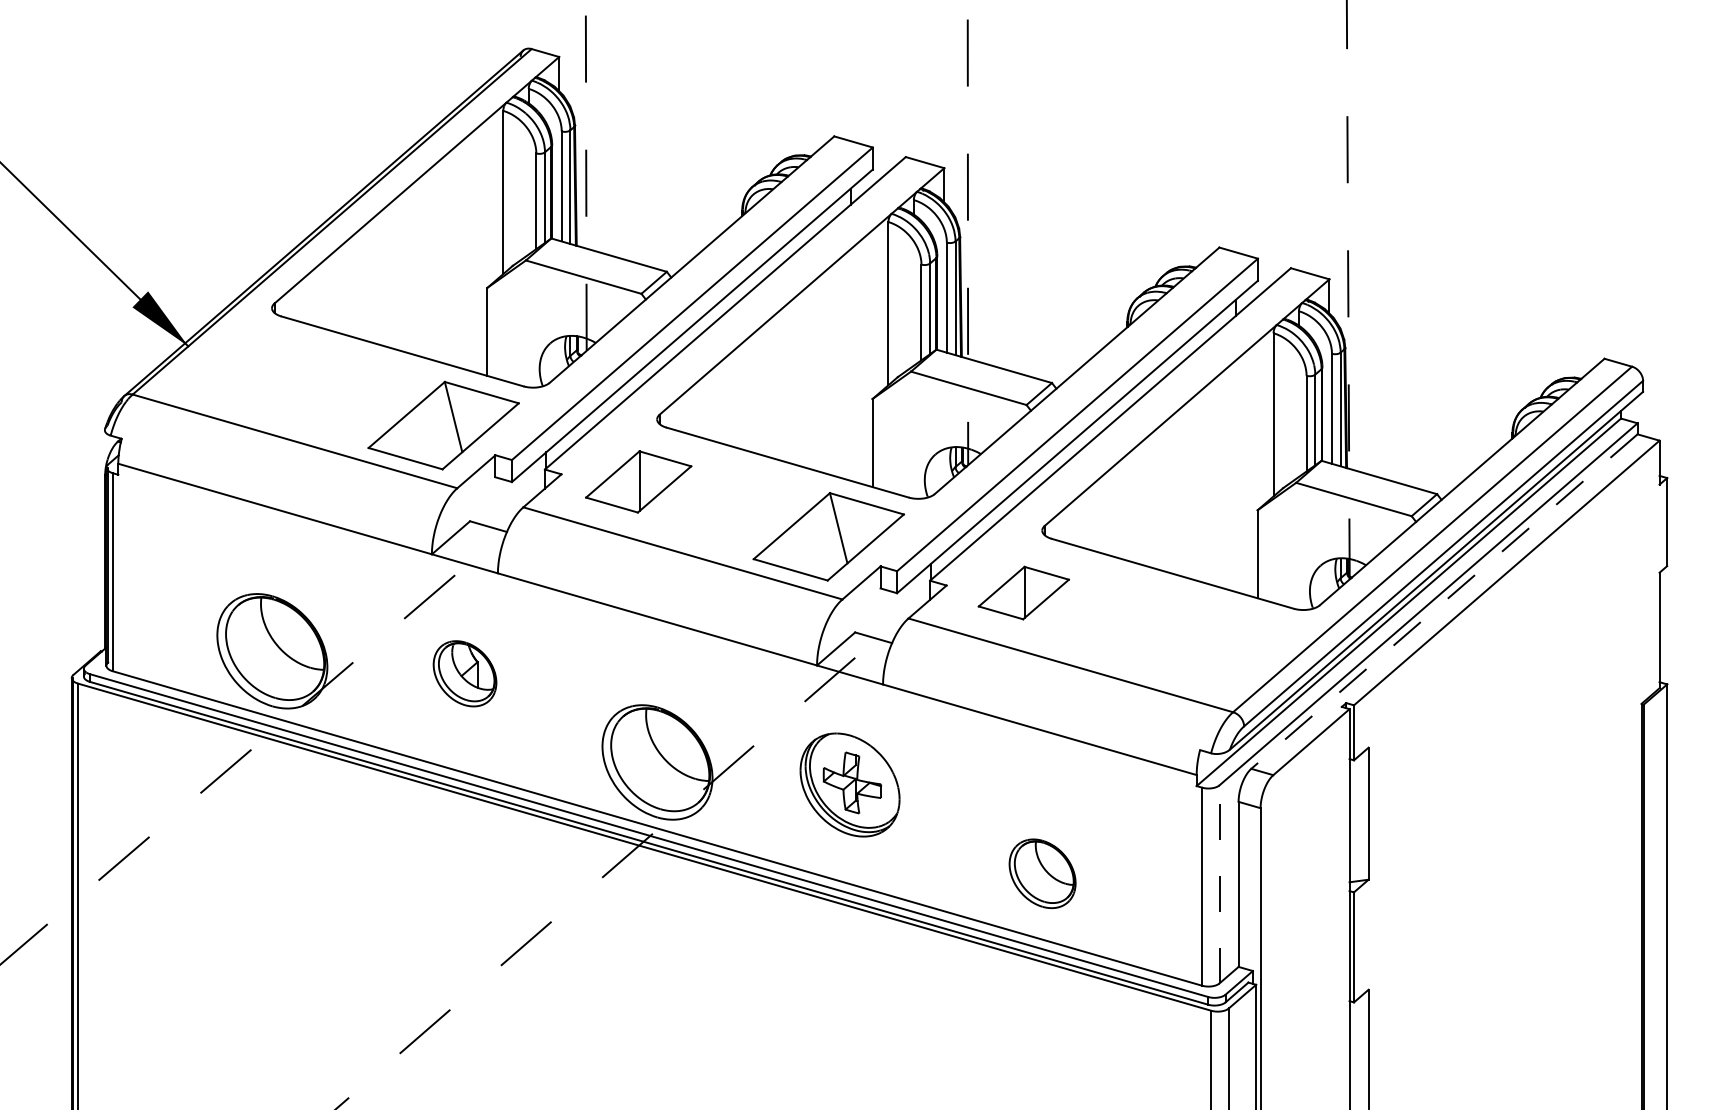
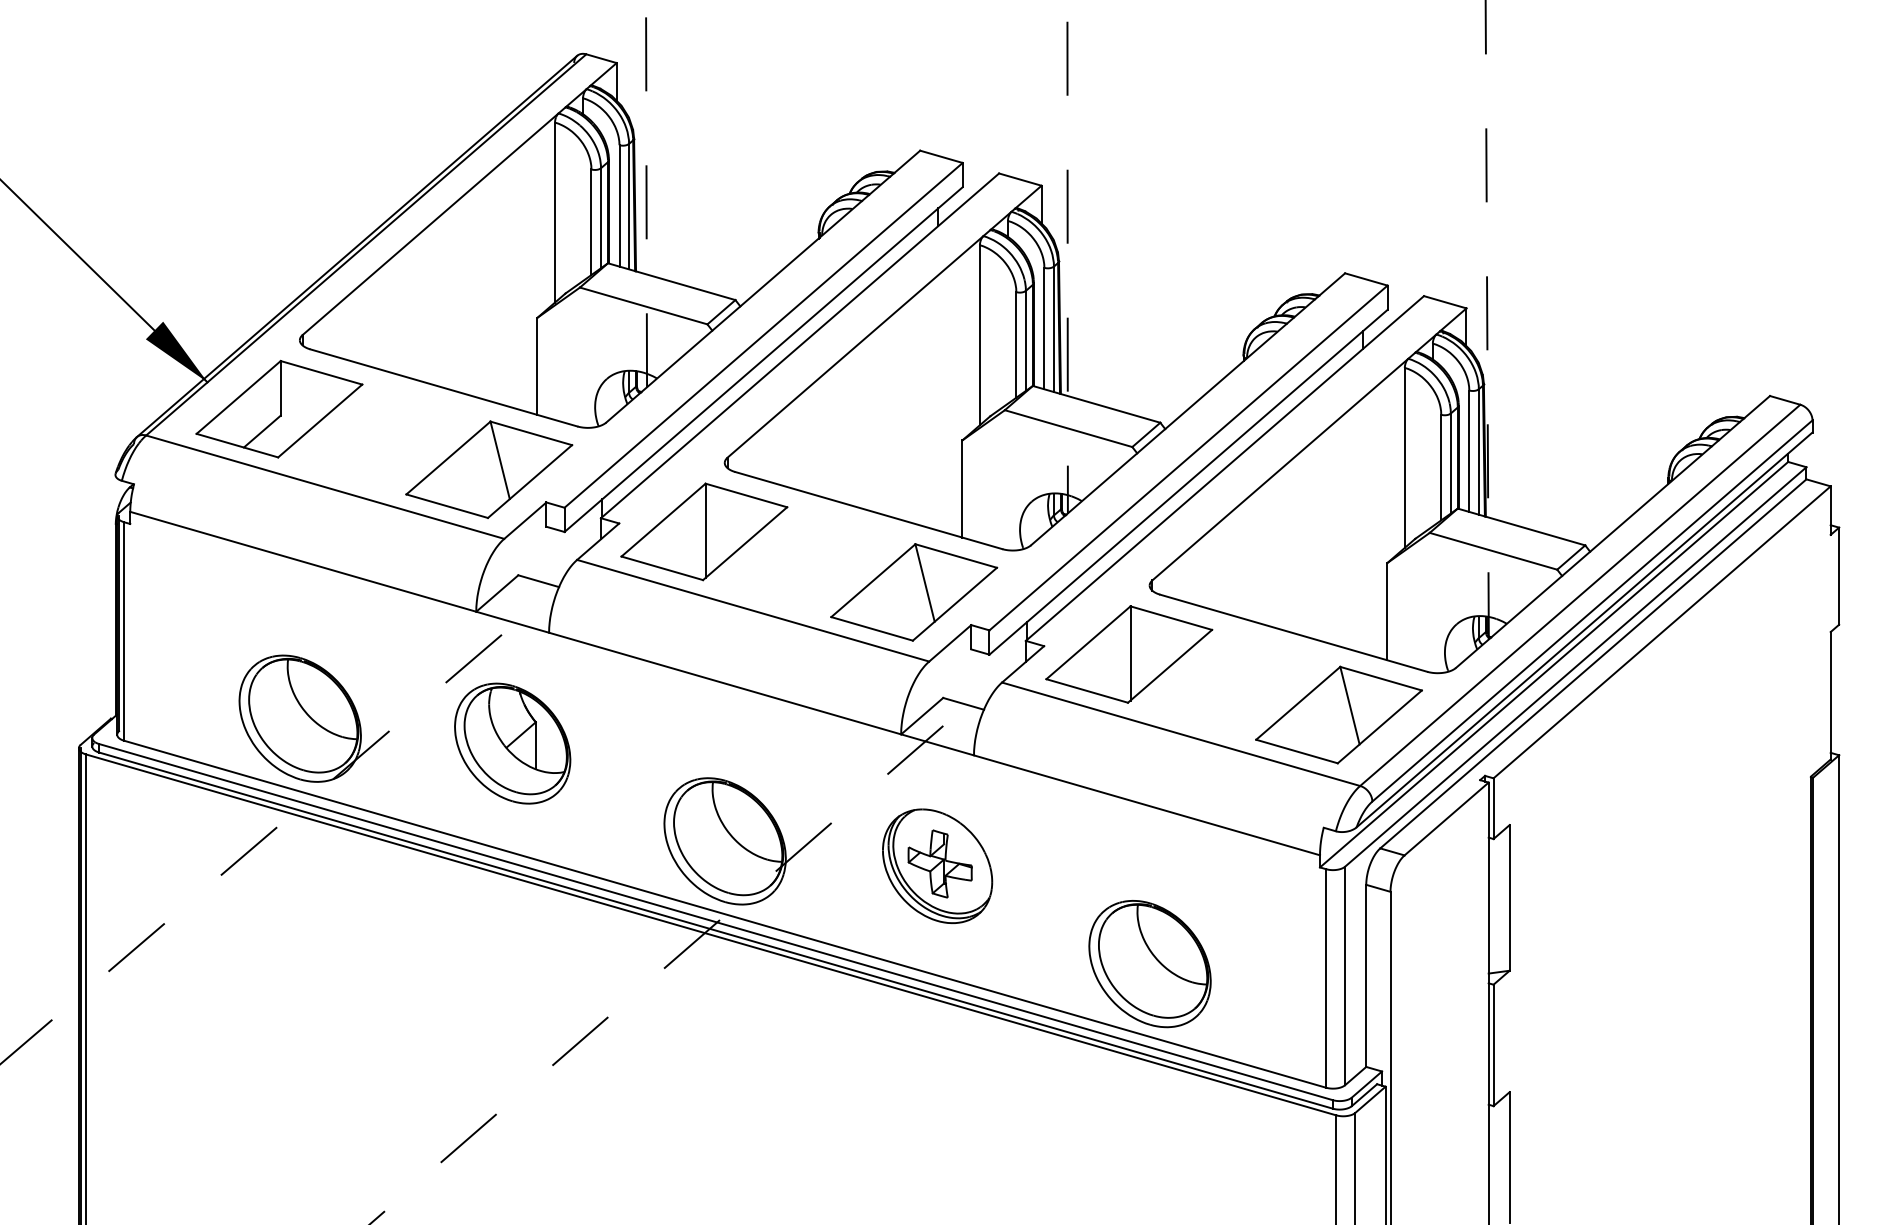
part: (253, 370) -> (279, 408), added
part: (638, 481) -> (704, 531), size x1.43
part: (1024, 593) -> (1129, 654), size x1.67
line: (1444, 601) -> (1593, 663), dashed -> solid
part: (1213, 647) -> (1338, 714), added
part: (464, 673) -> (512, 743), size x1.67
part: (1042, 874) -> (1149, 964), size x1.67
line: (1219, 884) -> (1345, 975), dashed -> solid

